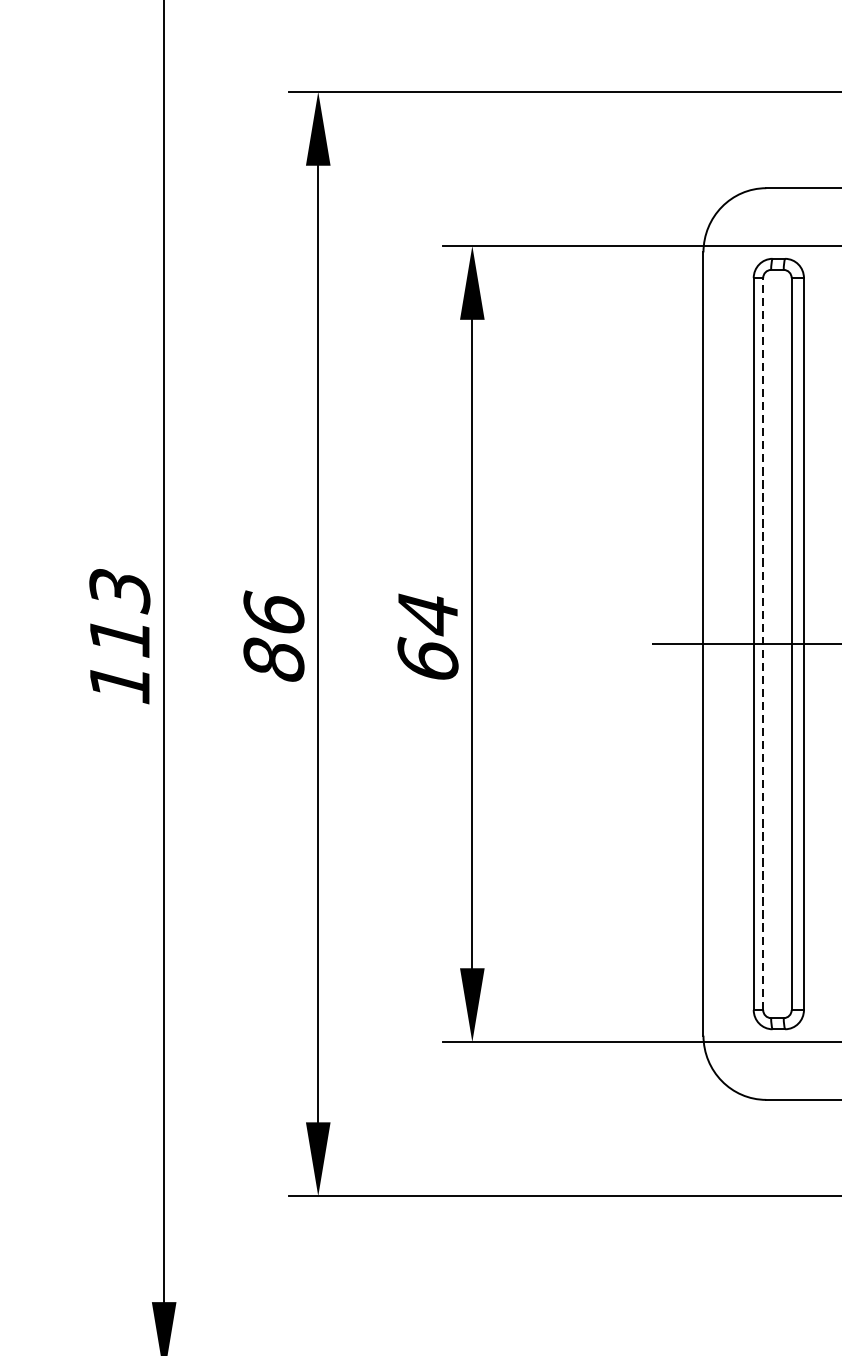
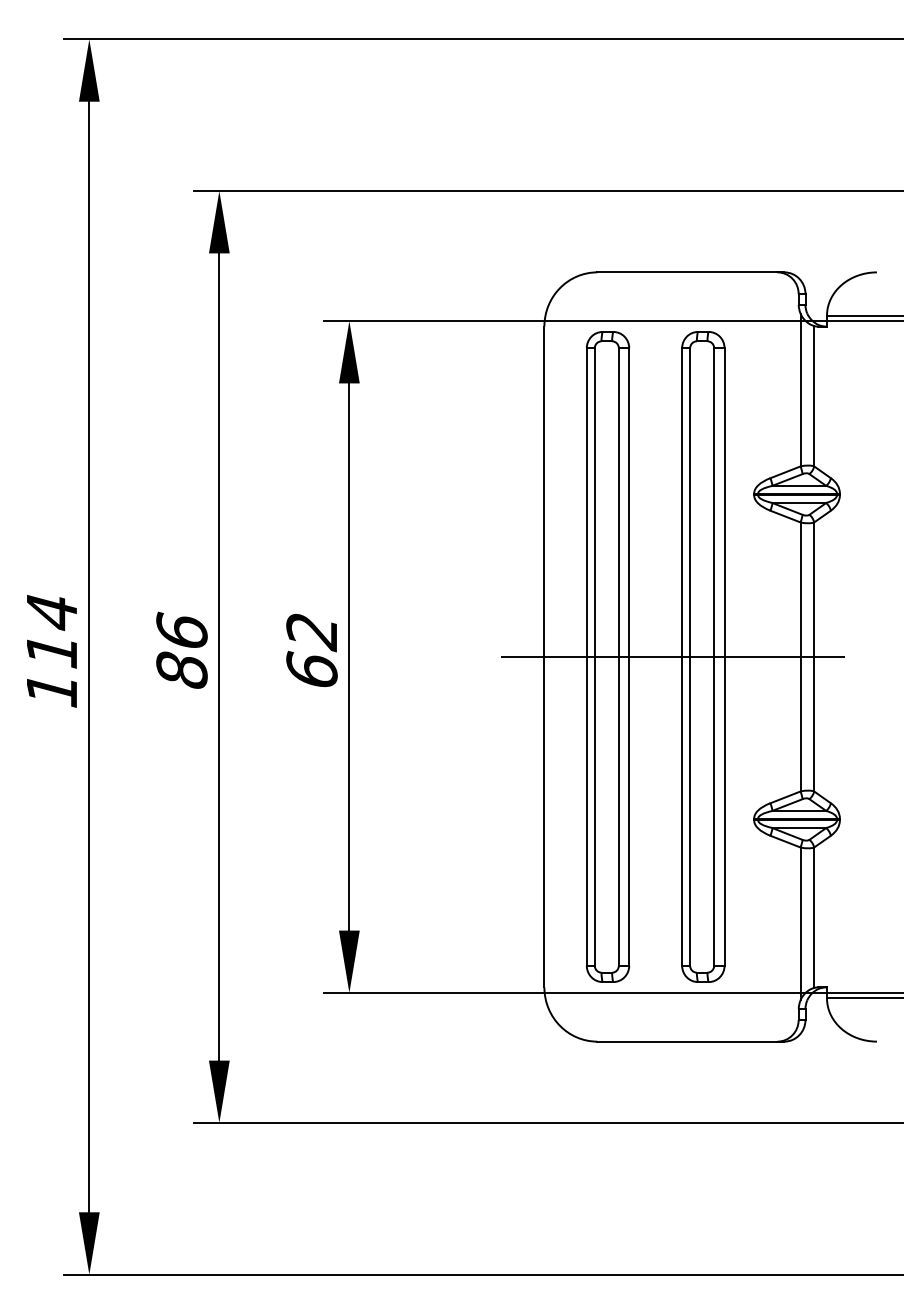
text: (119, 591) -> (51, 612), 113 -> 114
text: (427, 616) -> (311, 633), 64 -> 62
line: (762, 644) -> (594, 657), dashed -> solid

